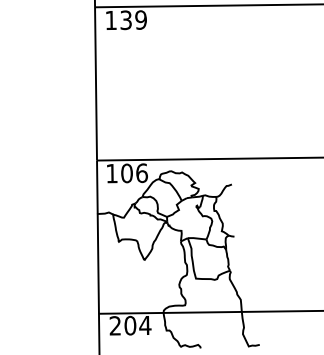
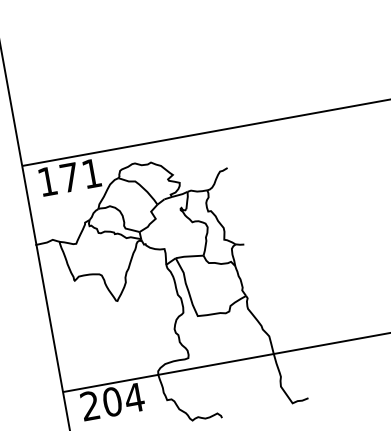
text: (134, 173) -> (80, 175), 106 -> 171

